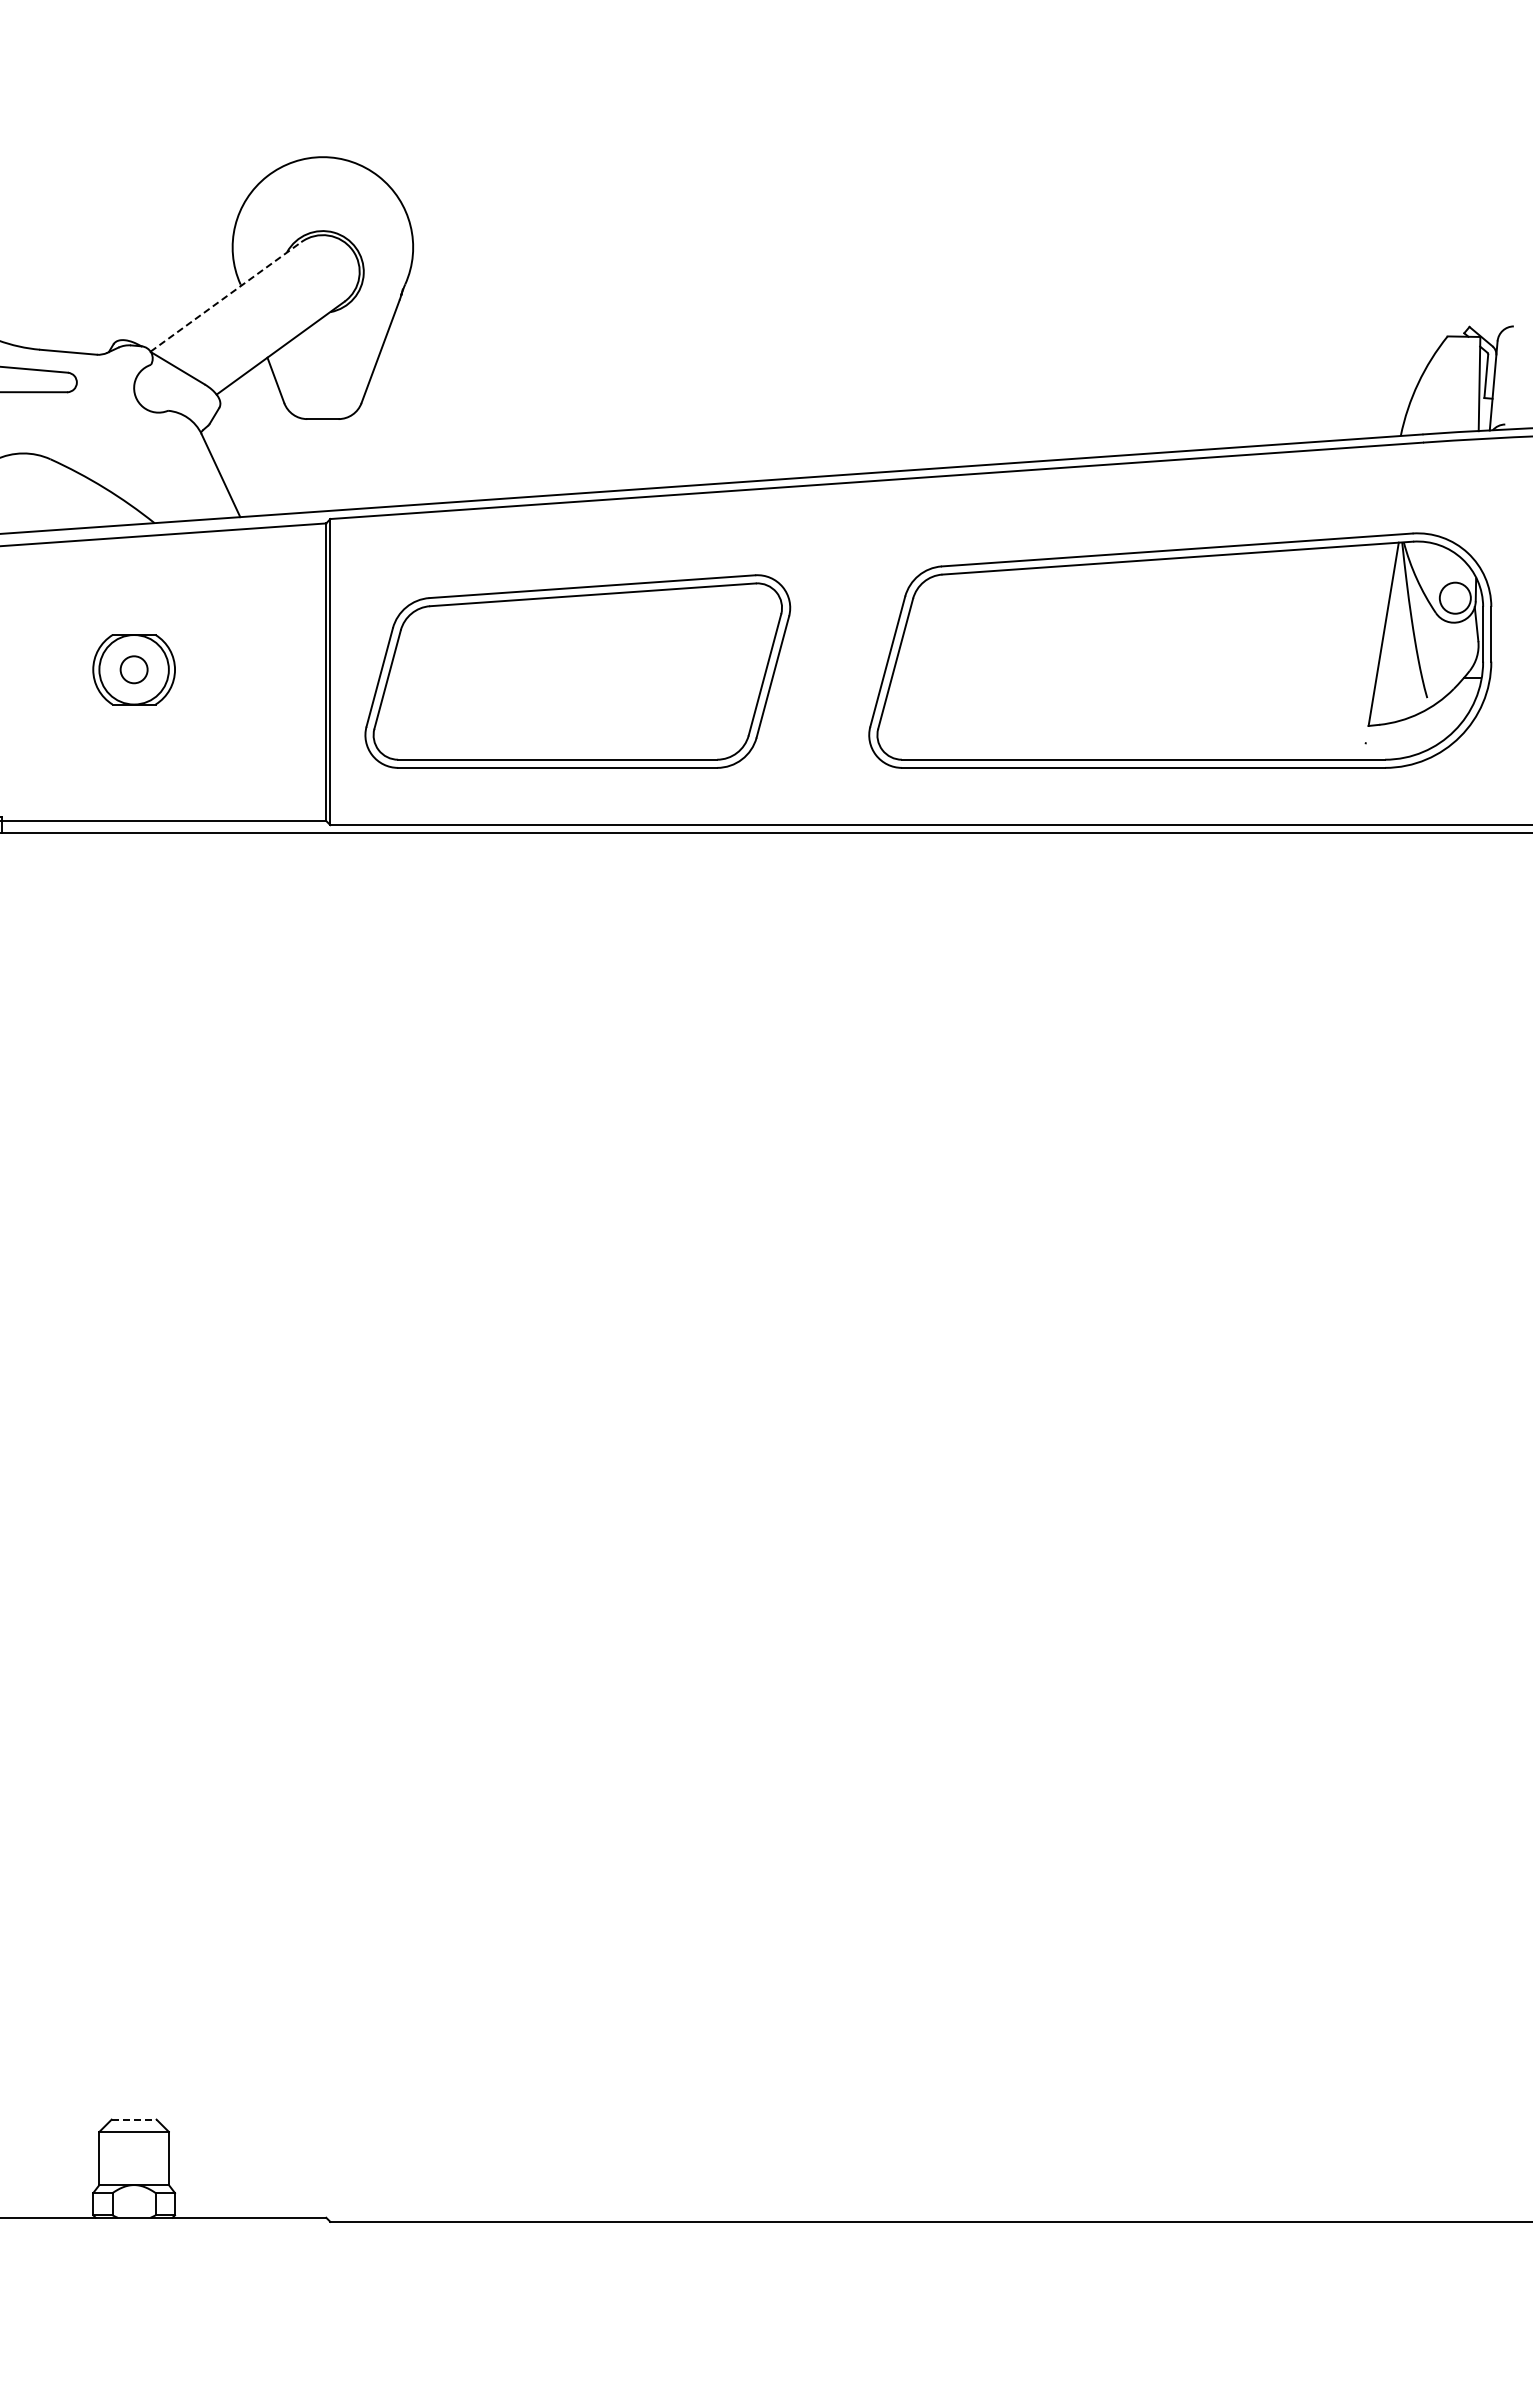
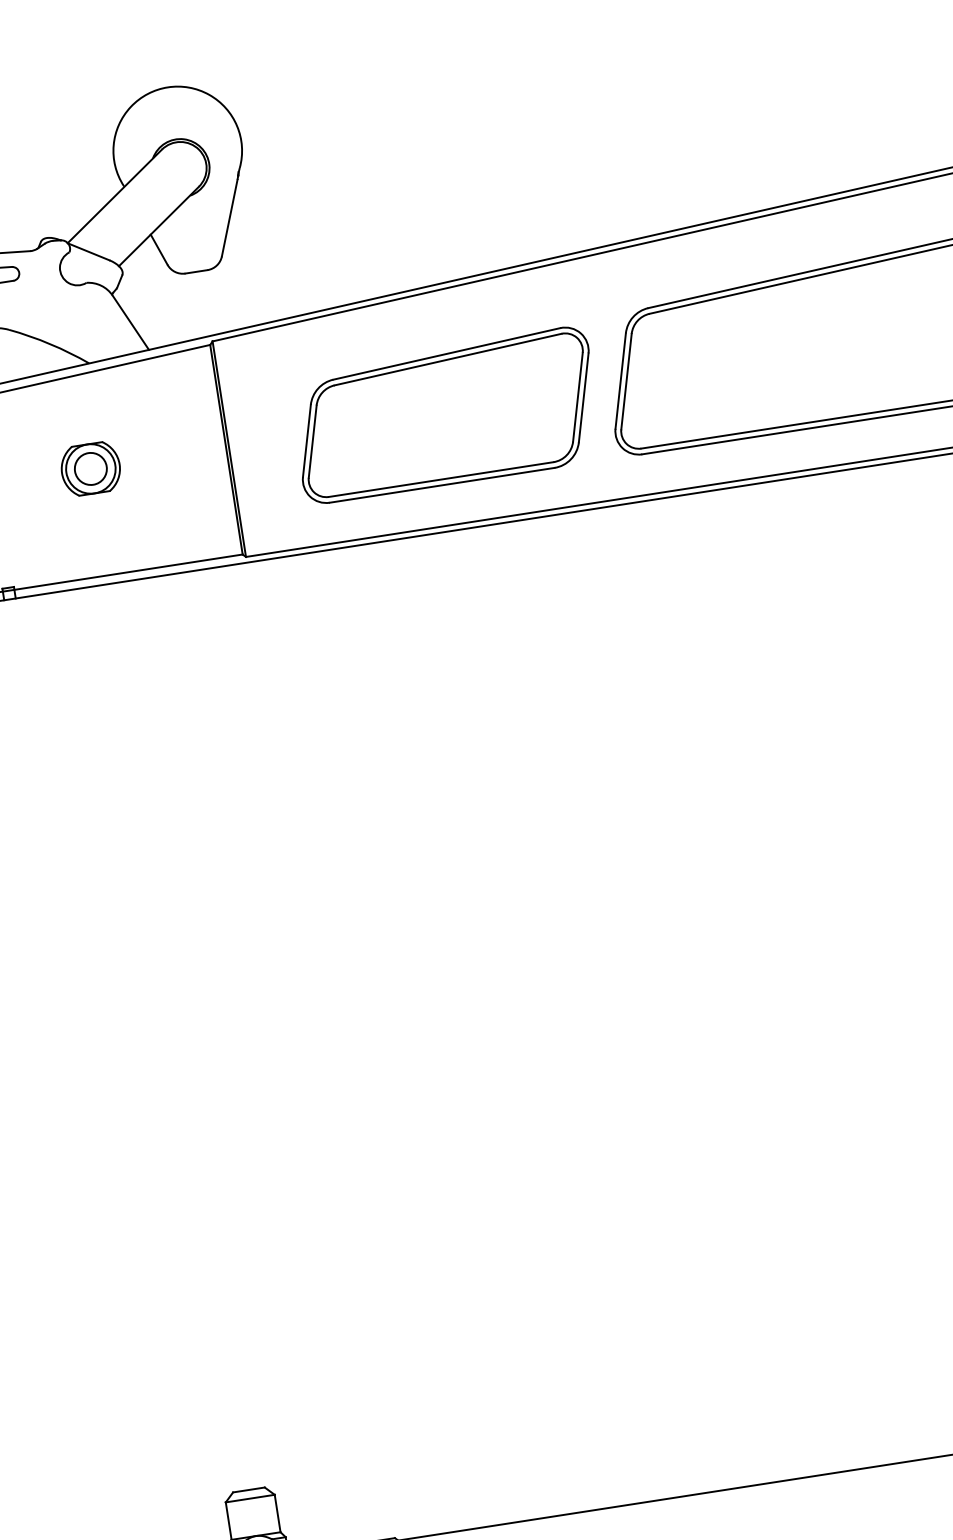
line: (226, 296) -> (115, 196), dashed -> solid
circle: (133, 669) -> (90, 468), size x1.67
part: (577, 671) -> (445, 415), moved
line: (134, 2119) -> (249, 1489), dashed -> solid

